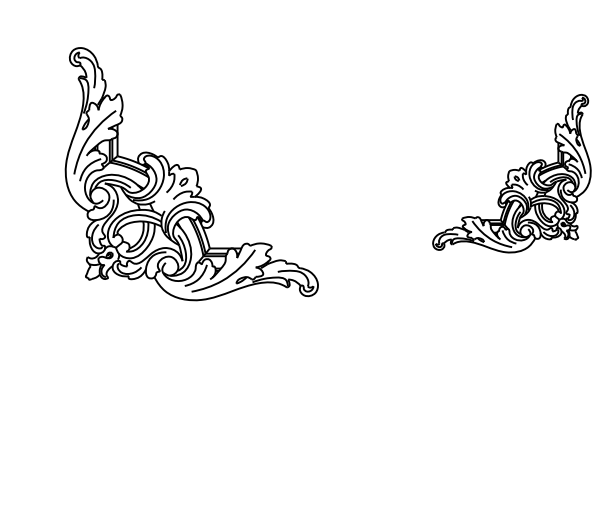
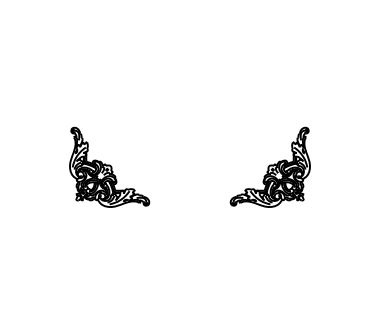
part: (192, 171) -> (109, 166), size x0.62

